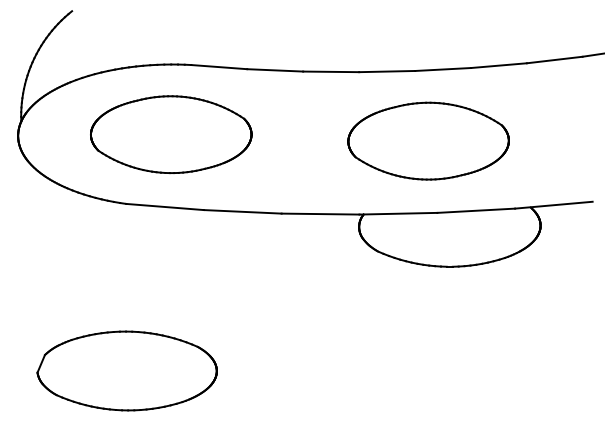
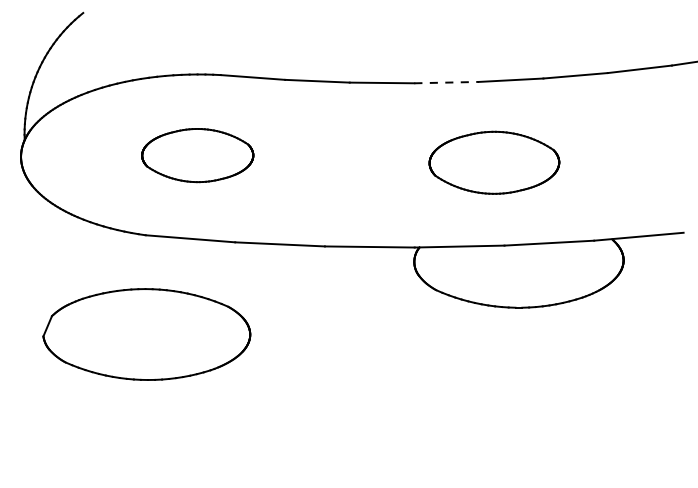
line: (387, 71) -> (447, 82), solid -> dashed
part: (171, 134) -> (197, 155), size x0.6
part: (428, 140) -> (494, 162), size x0.7
part: (126, 370) -> (146, 333), moved

